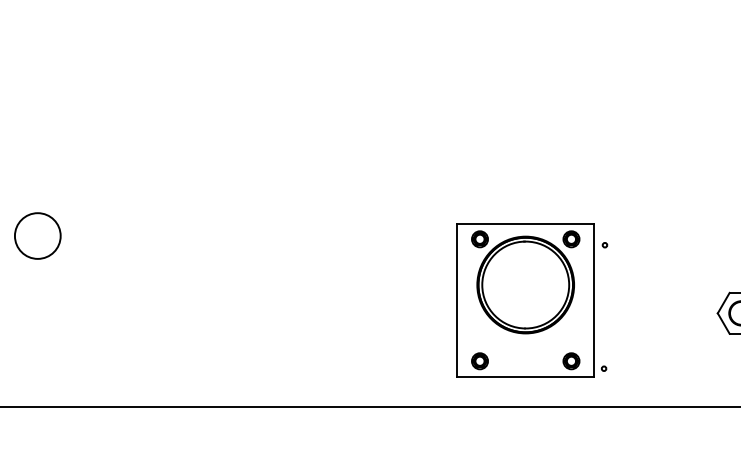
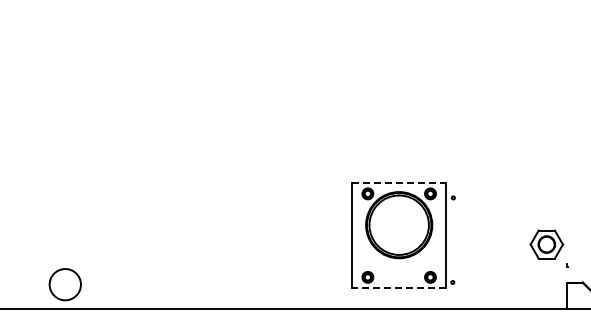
line: (526, 224) -> (399, 183), solid -> dashed
circle: (36, 235) -> (64, 284), moved
line: (526, 376) -> (399, 287), solid -> dashed

